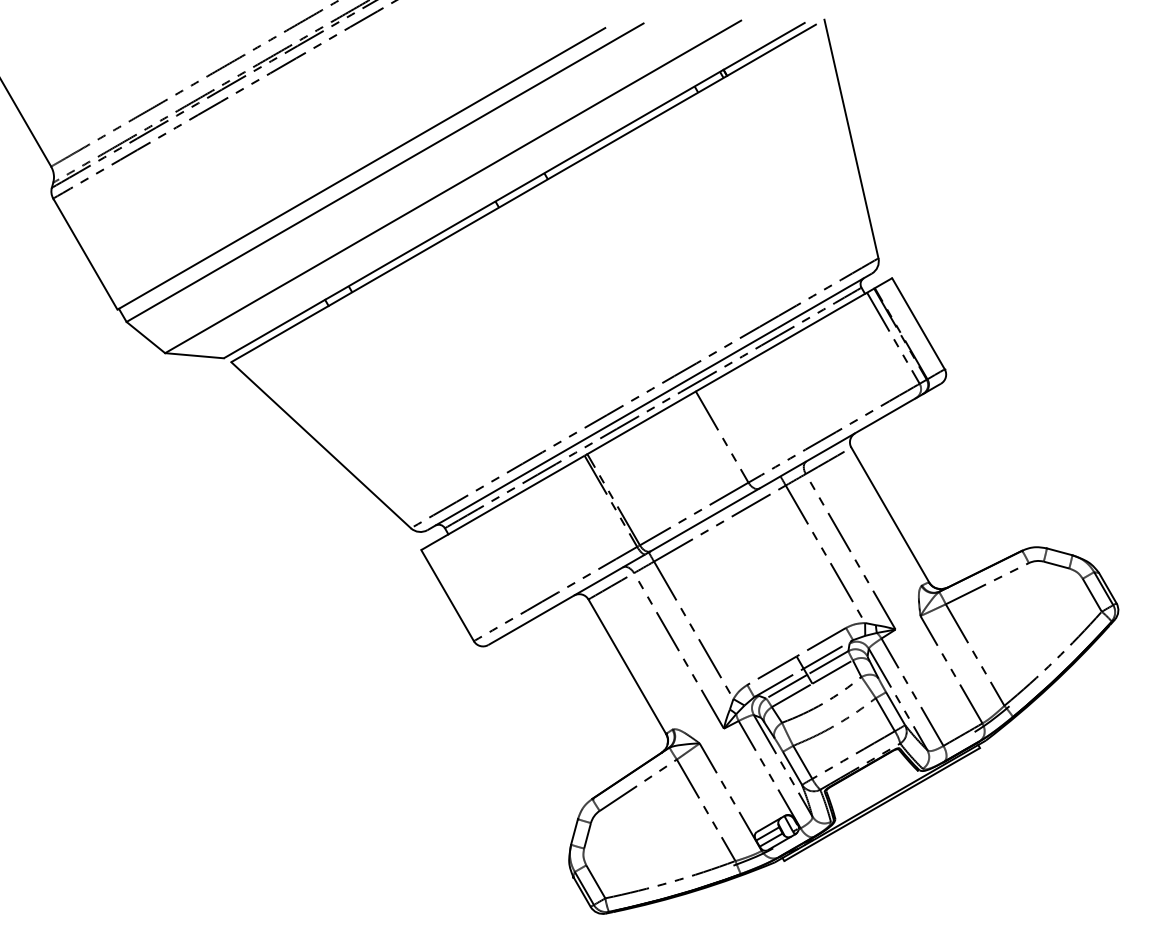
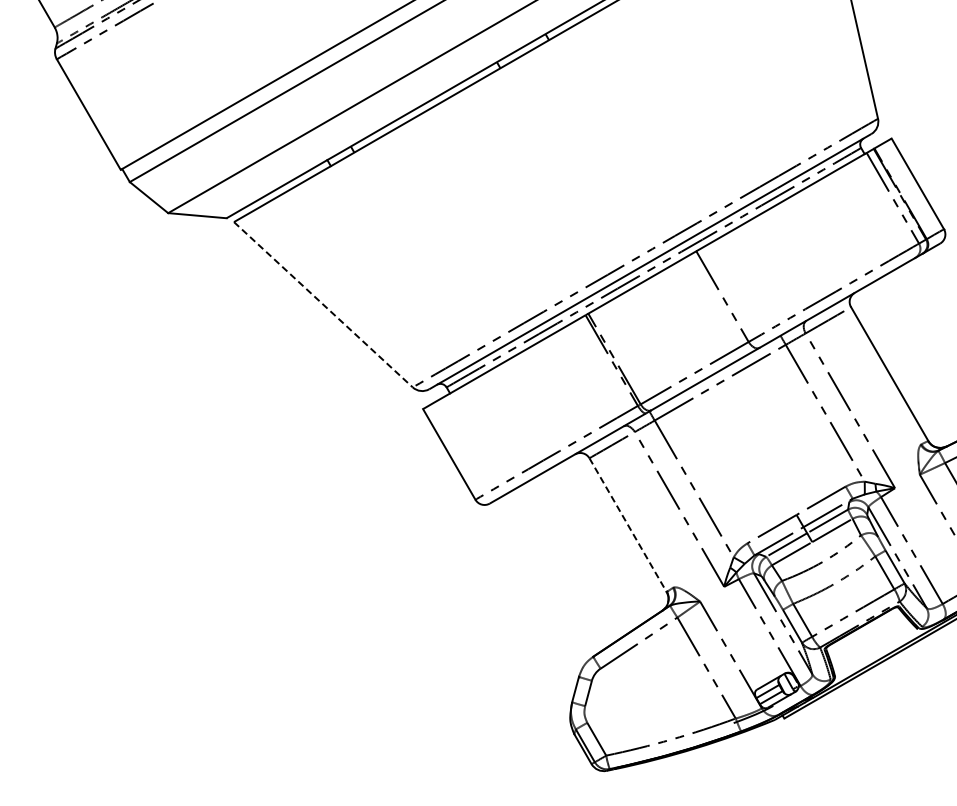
line: (321, 445) -> (323, 305), solid -> dashed
line: (627, 666) -> (628, 524), solid -> dashed

